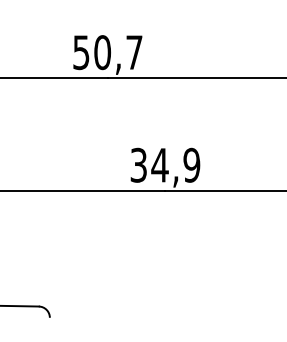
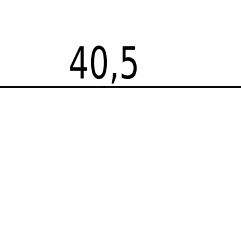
text: (165, 164) -> (104, 61), 34,9 -> 40,5

